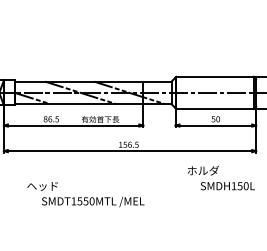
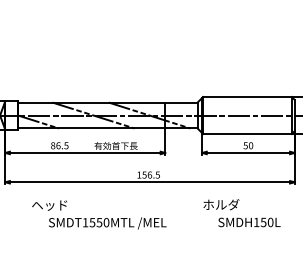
text: (220, 177) -> (241, 212), moved
text: (85, 194) -> (98, 214), moved

